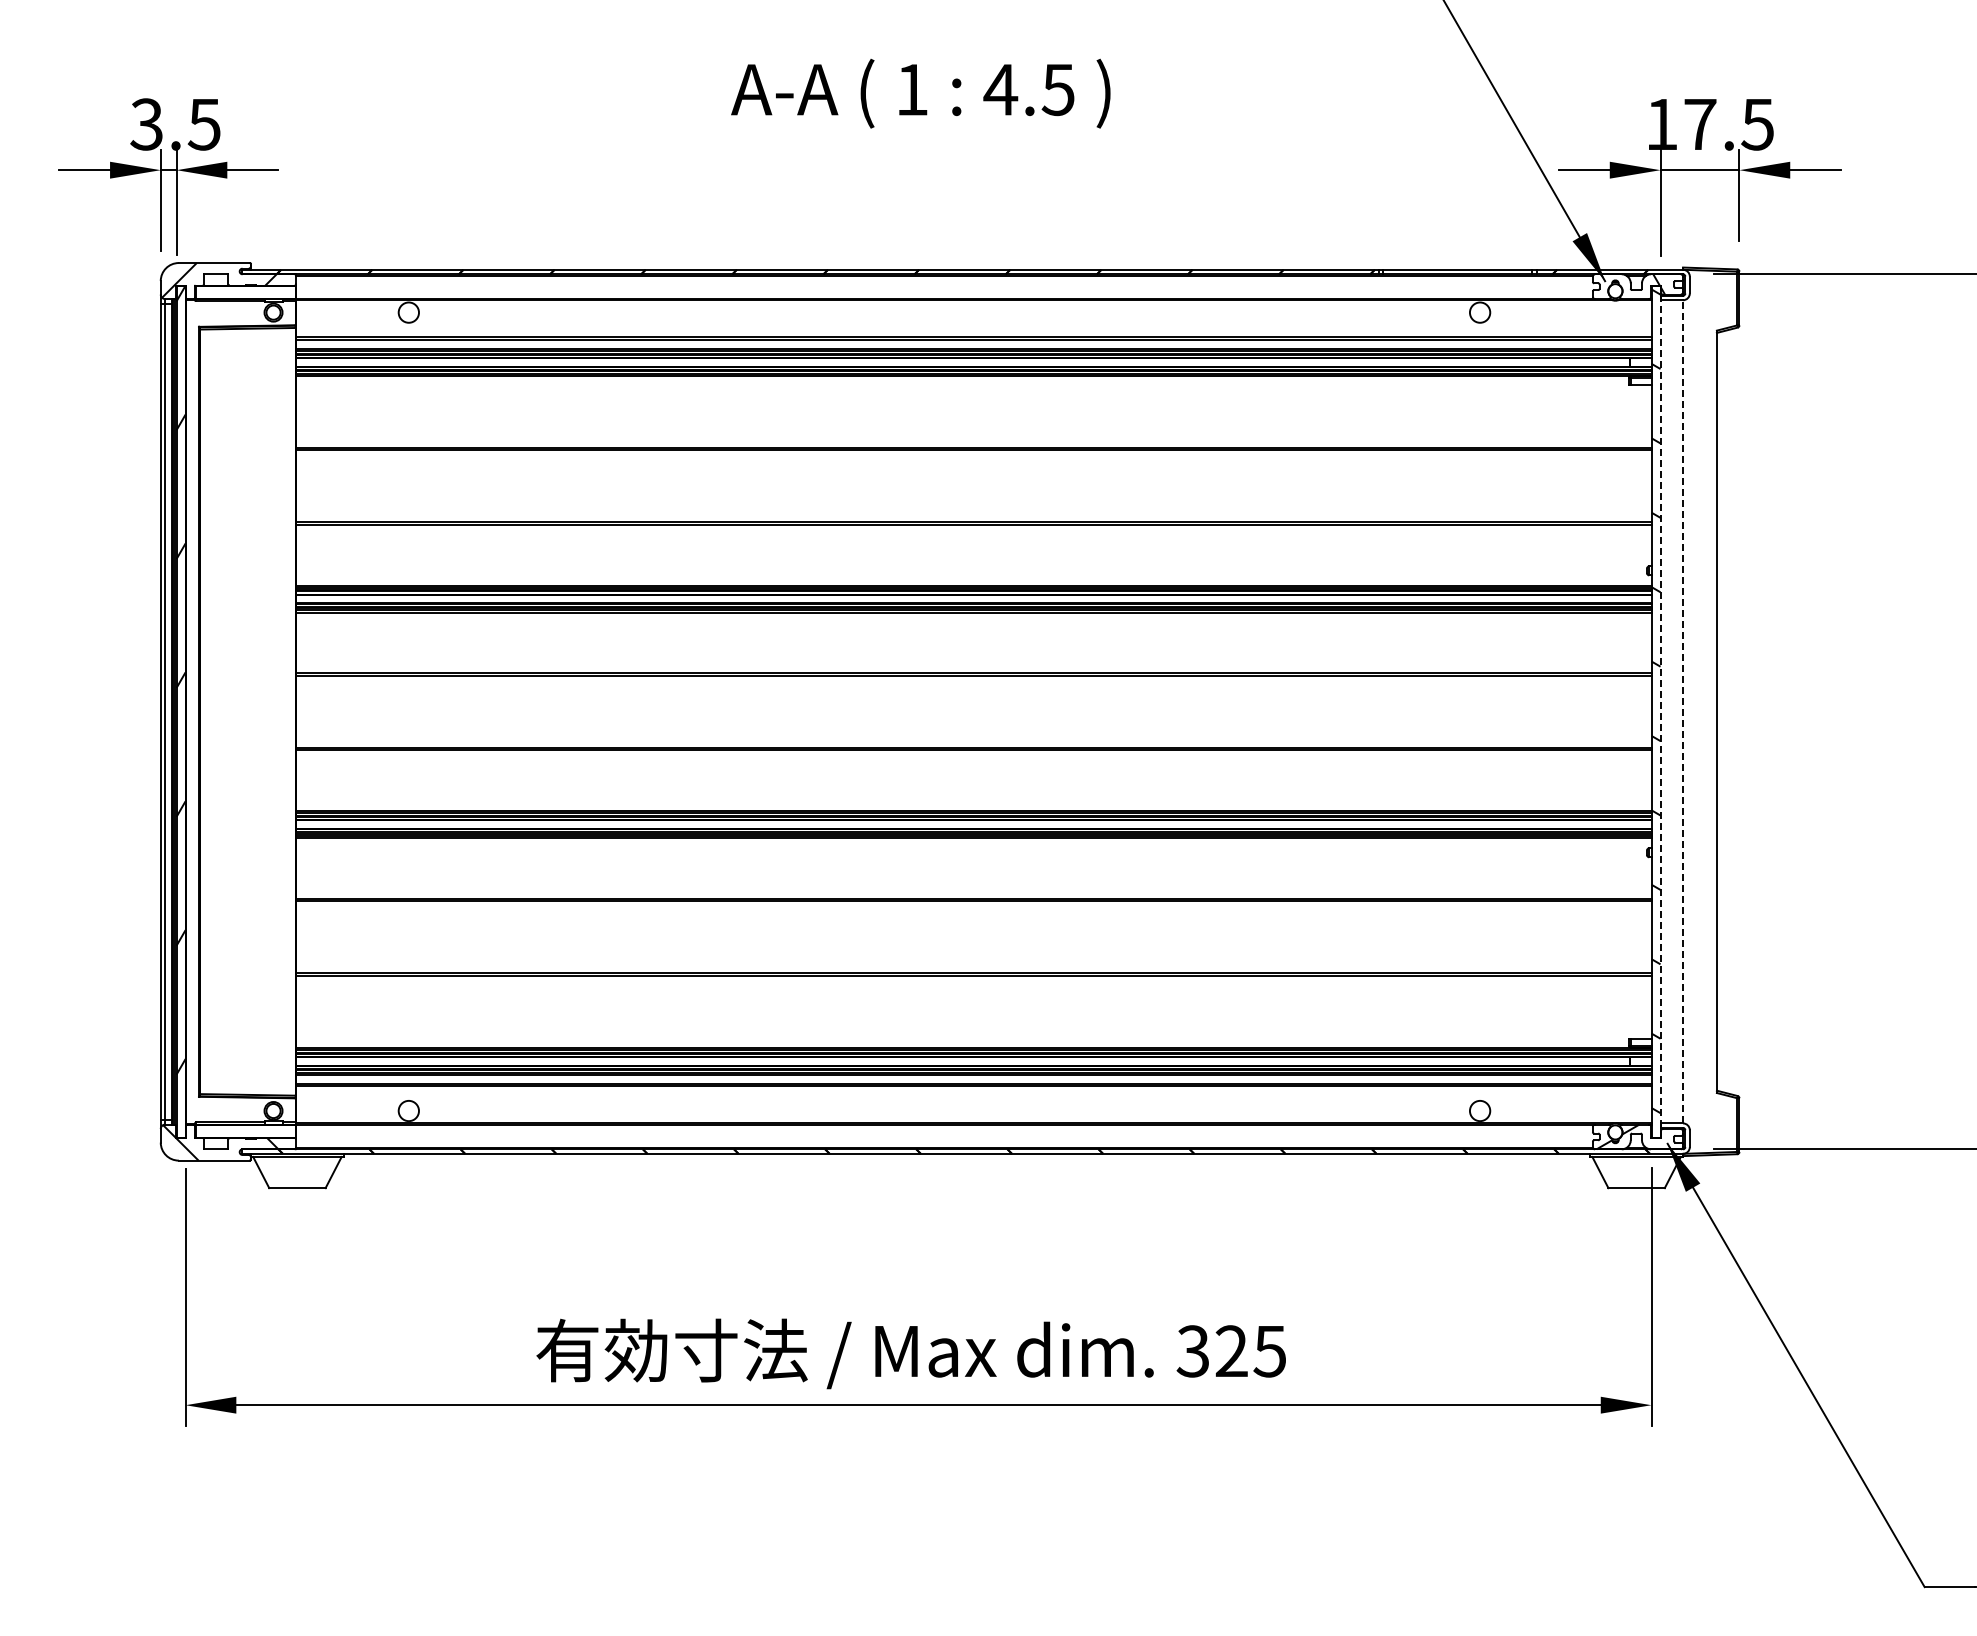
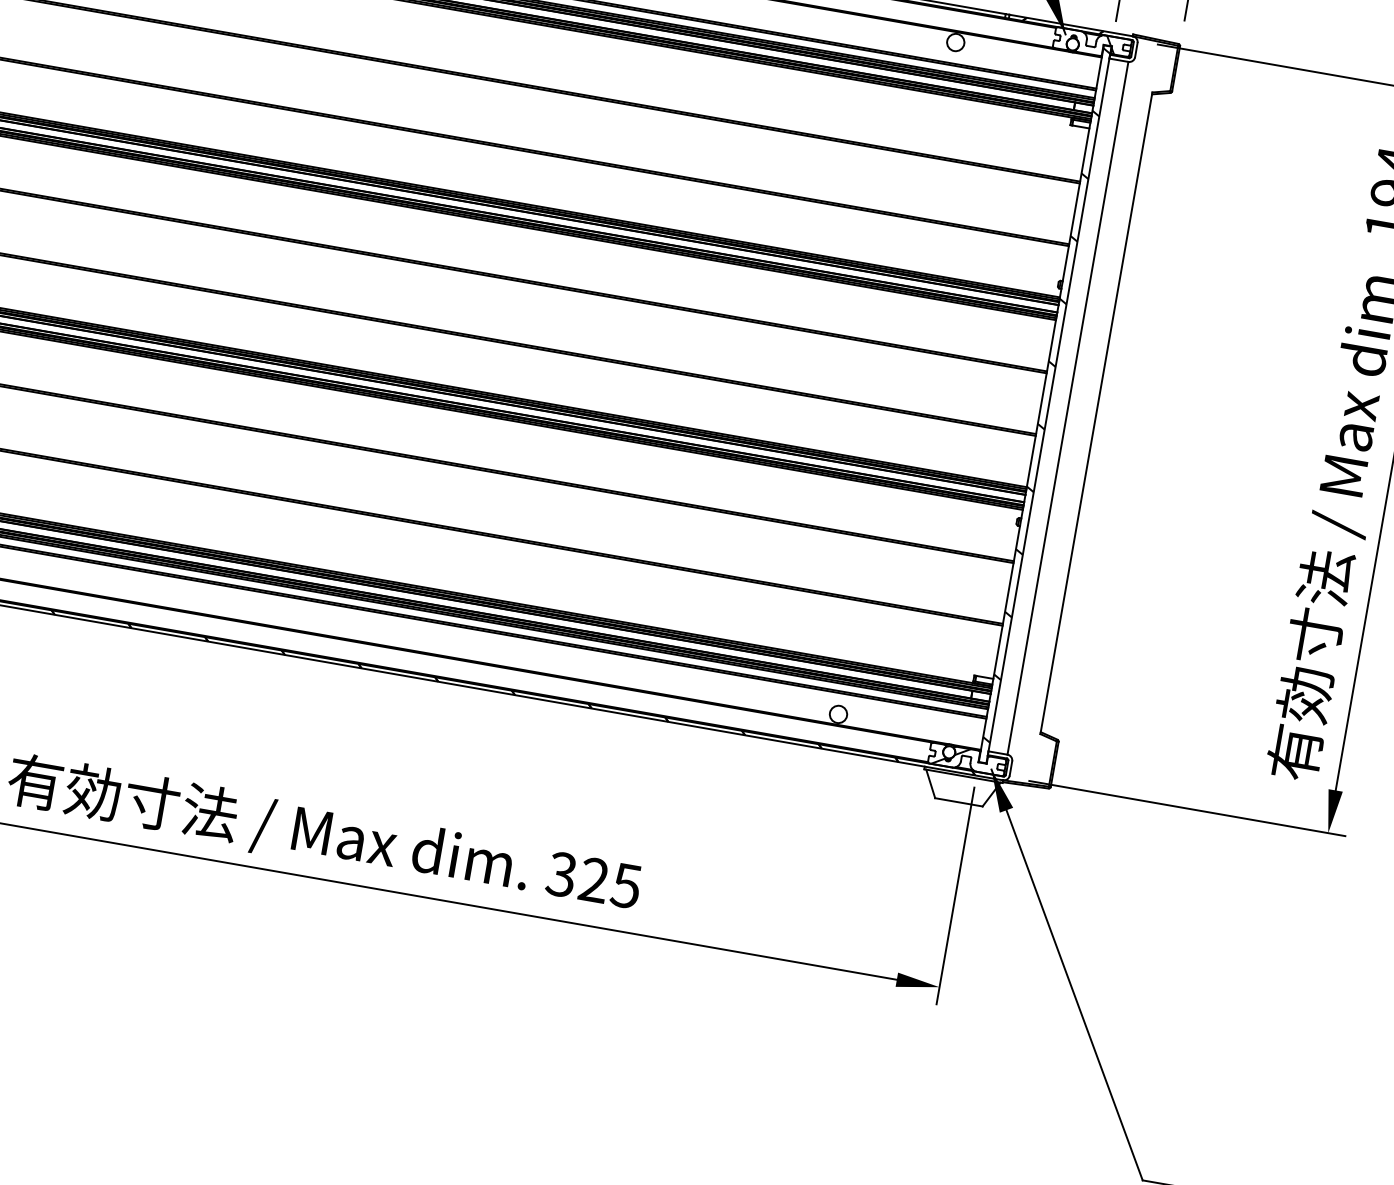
line: (1660, 711) -> (1049, 404), dashed -> solid
line: (1683, 711) -> (1068, 408), dashed -> solid

